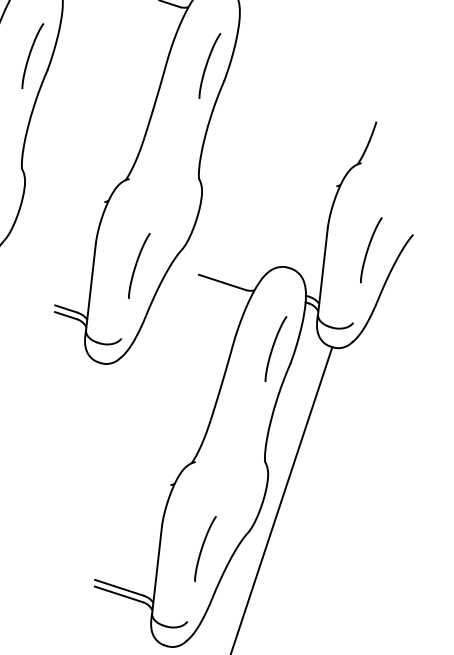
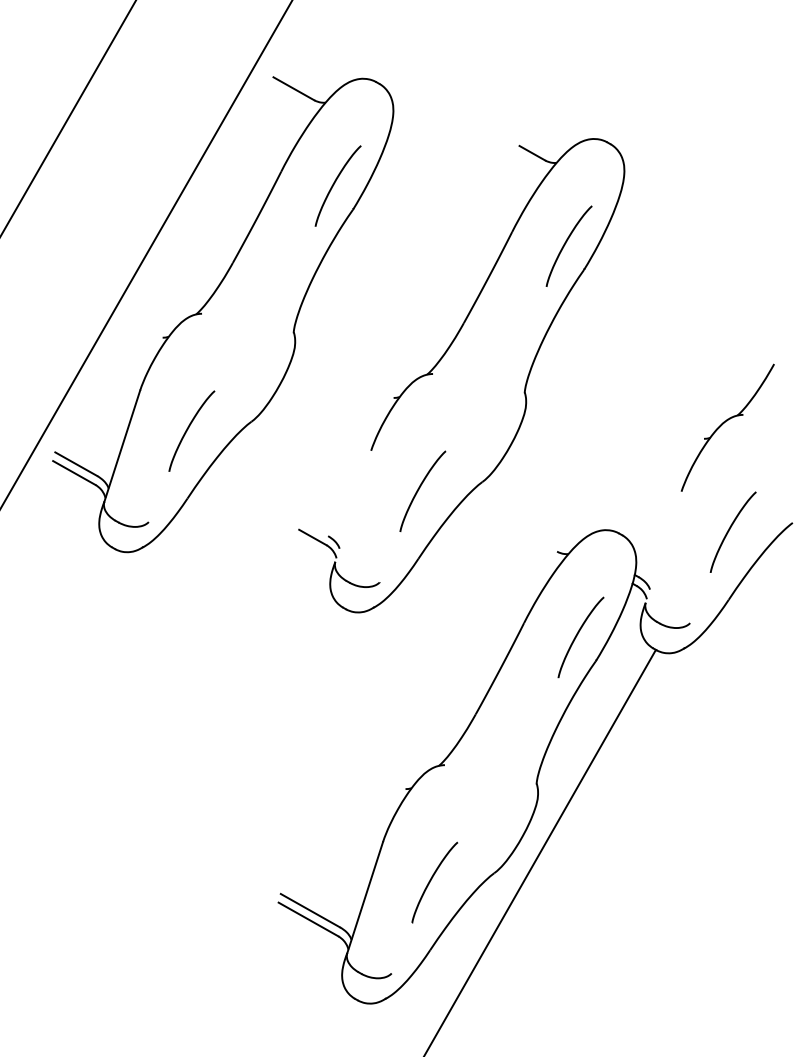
line: (322, 270) -> (663, 546), removed
line: (222, 281) -> (528, 534), removed
line: (91, 287) -> (353, 506), removed
line: (65, 308) -> (314, 528), removed

